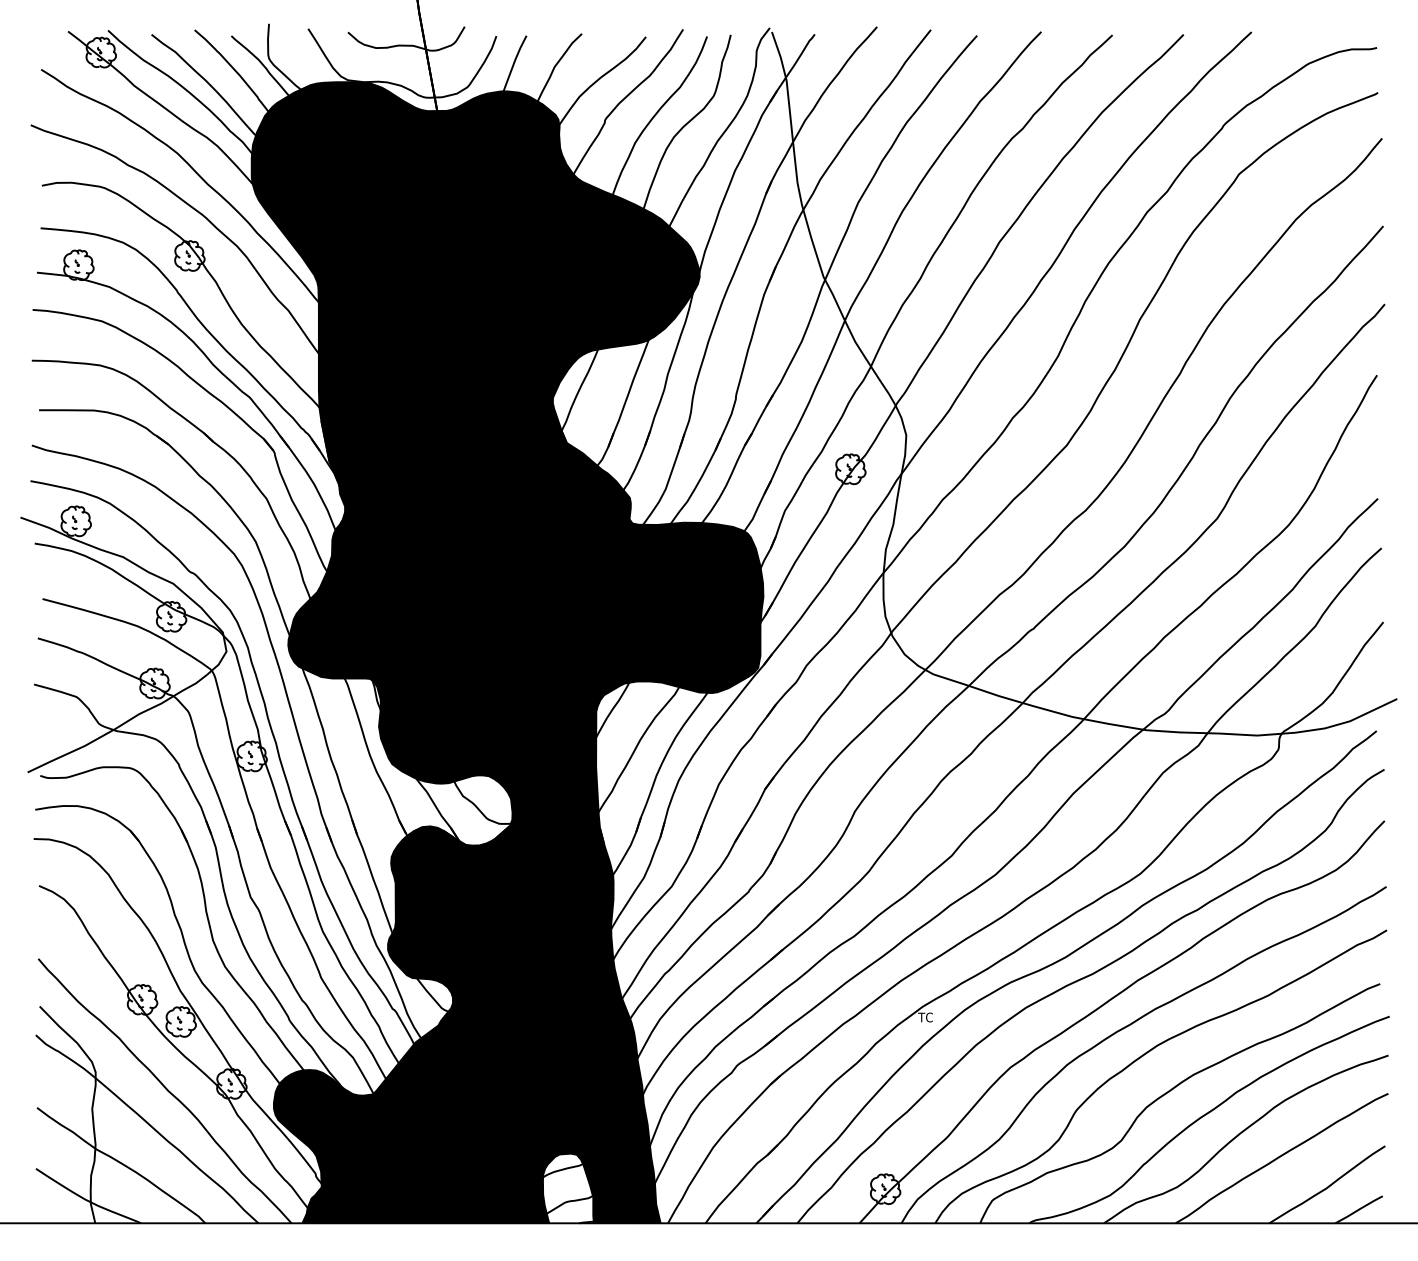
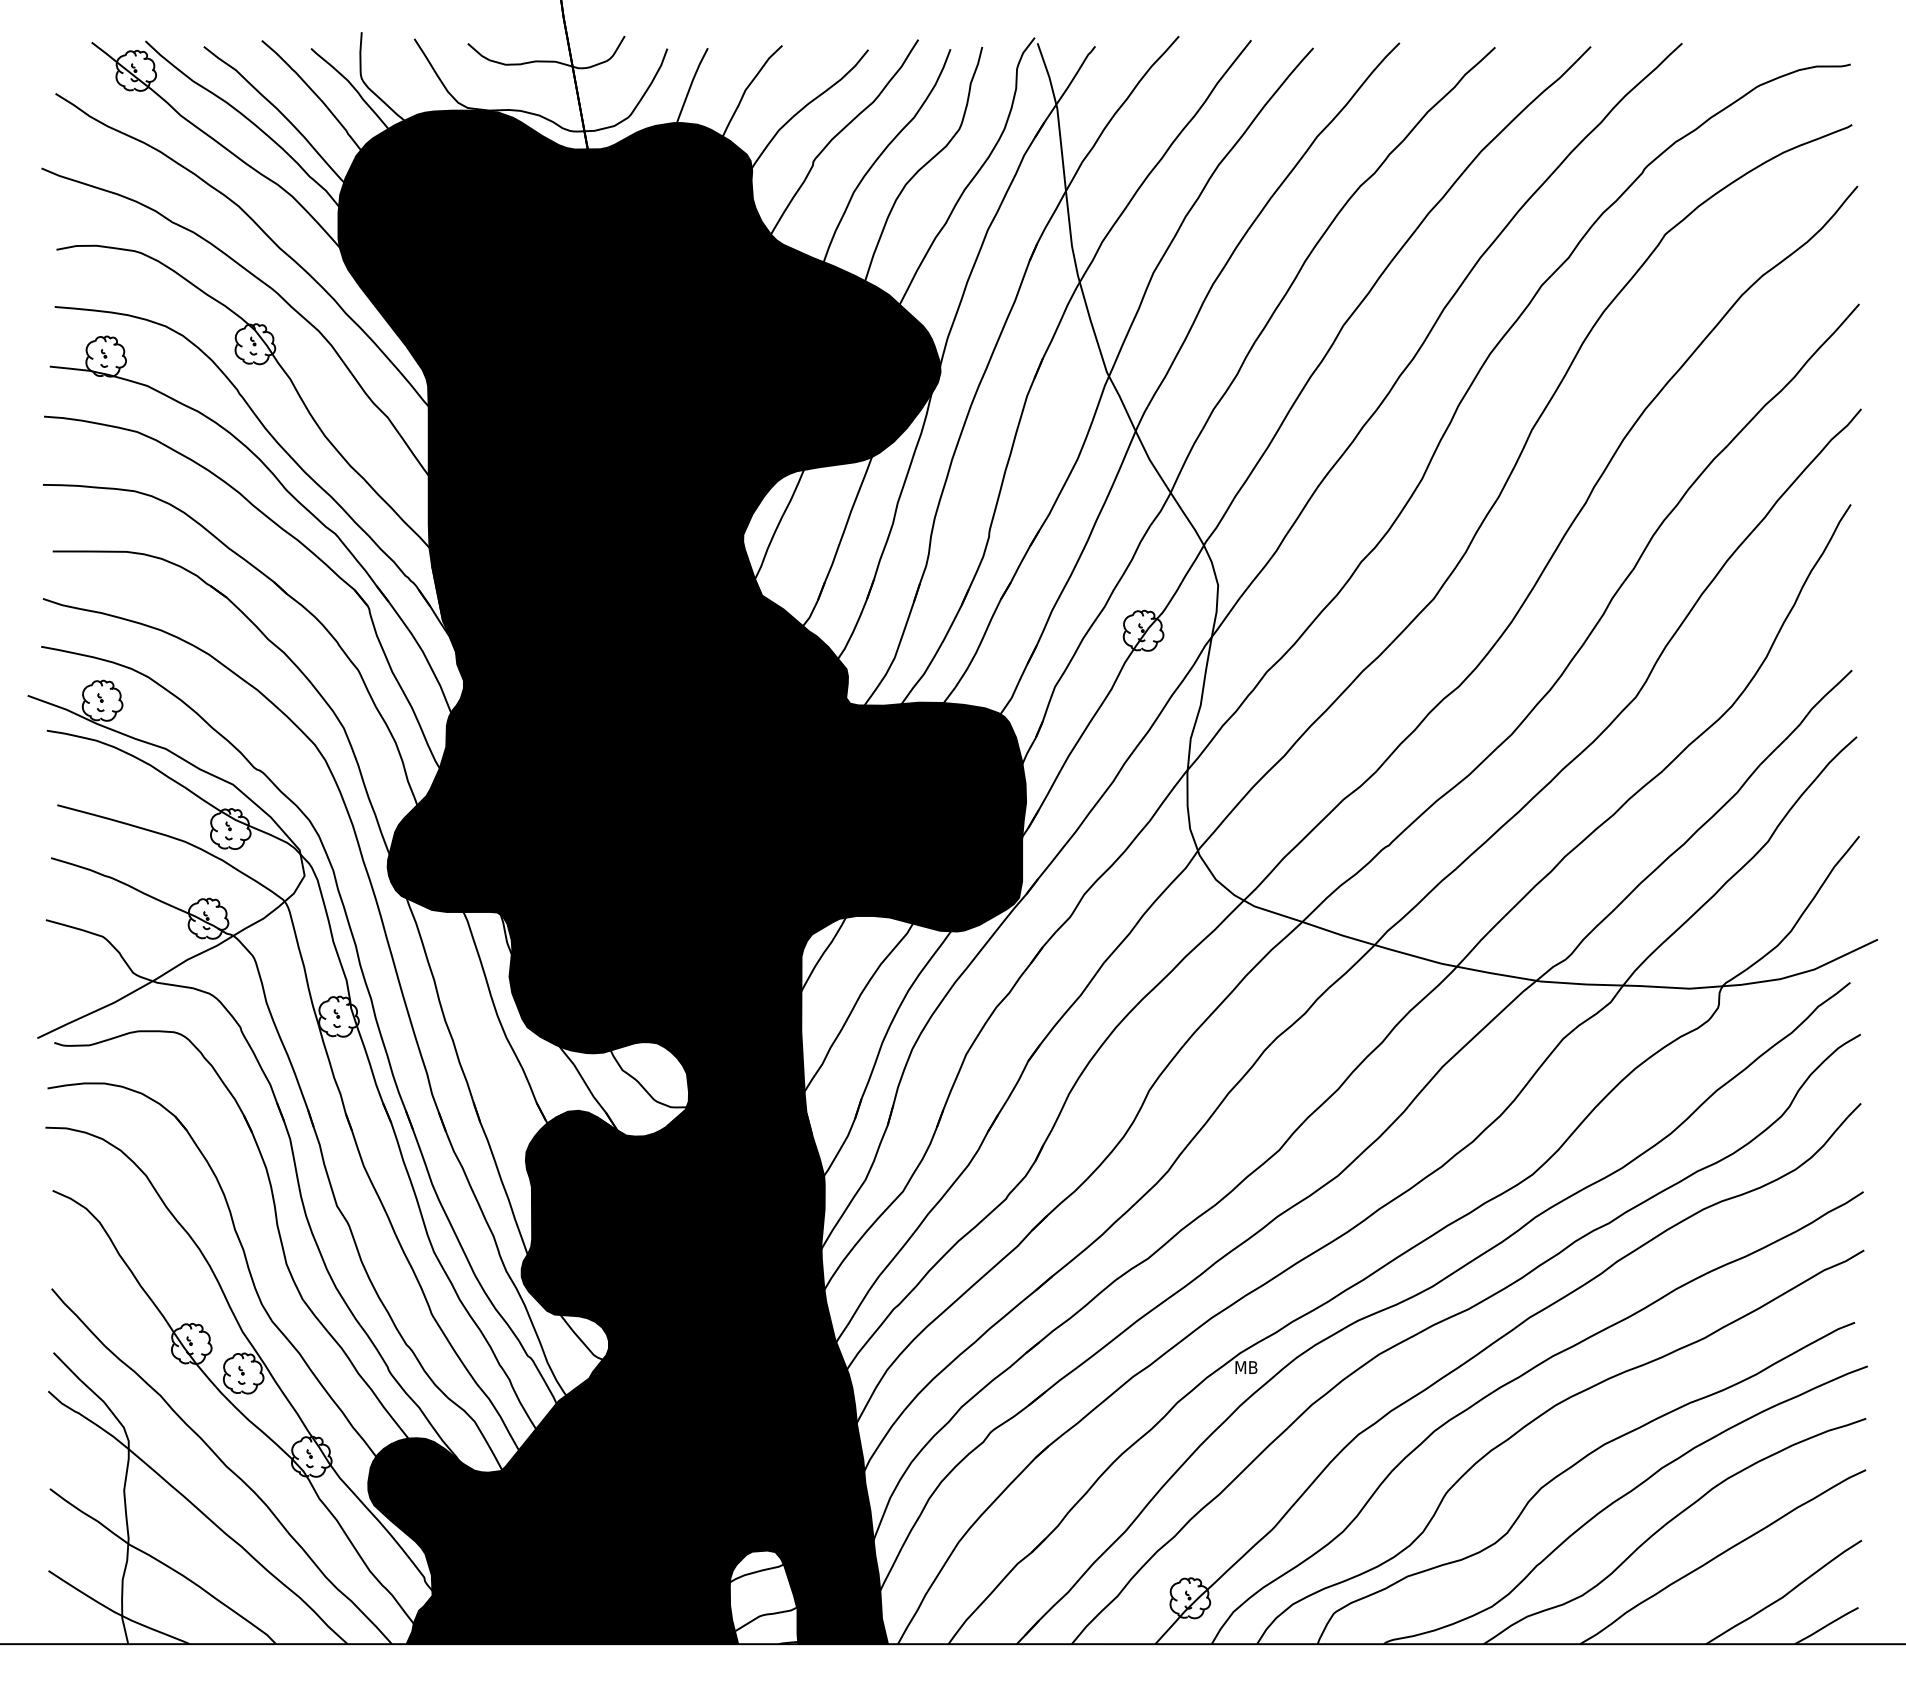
text: (926, 1017) -> (1245, 1367), TC -> MB

